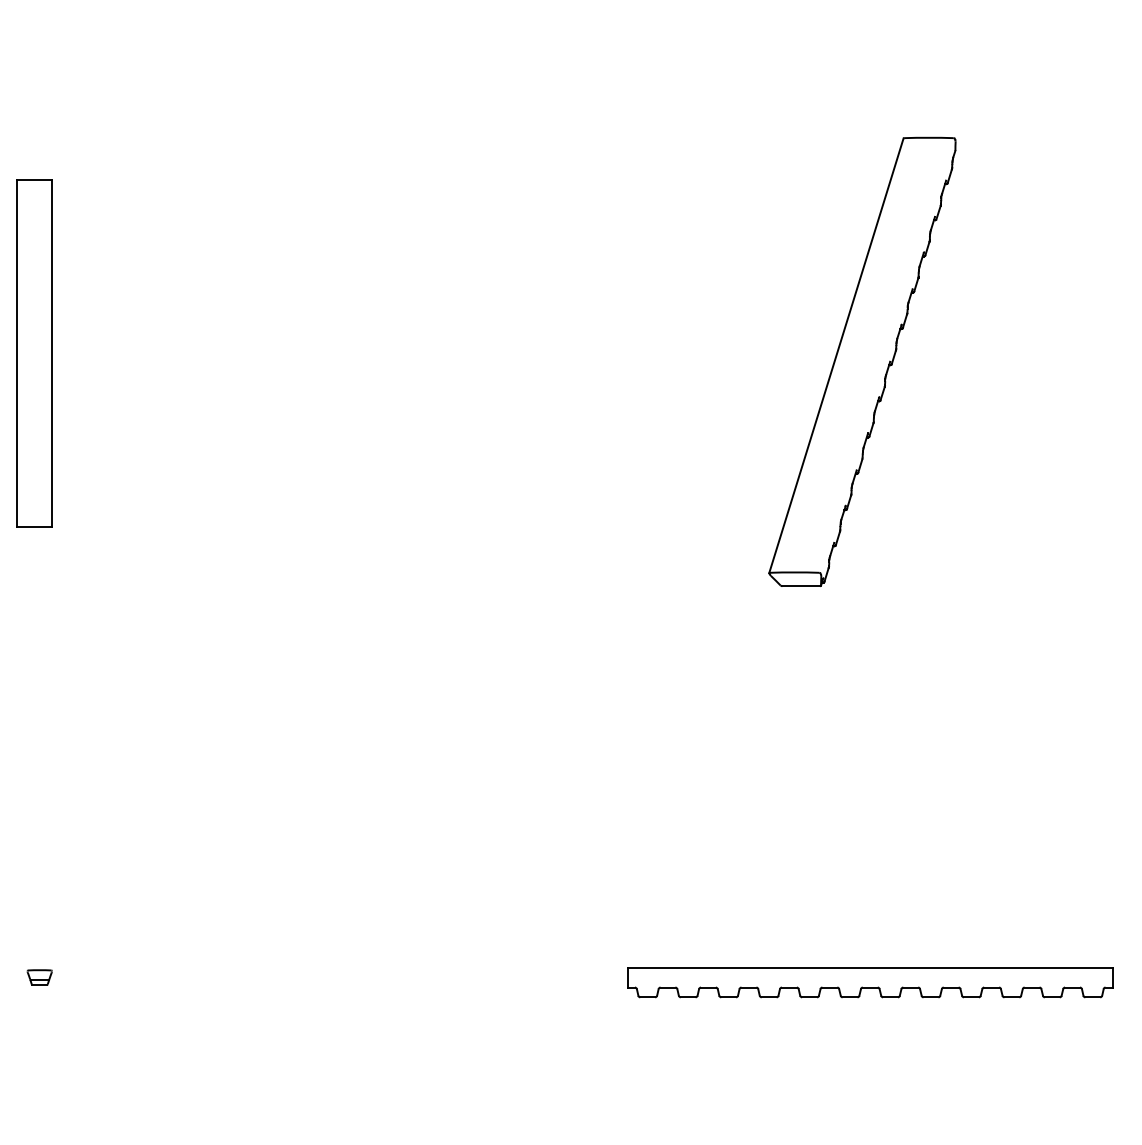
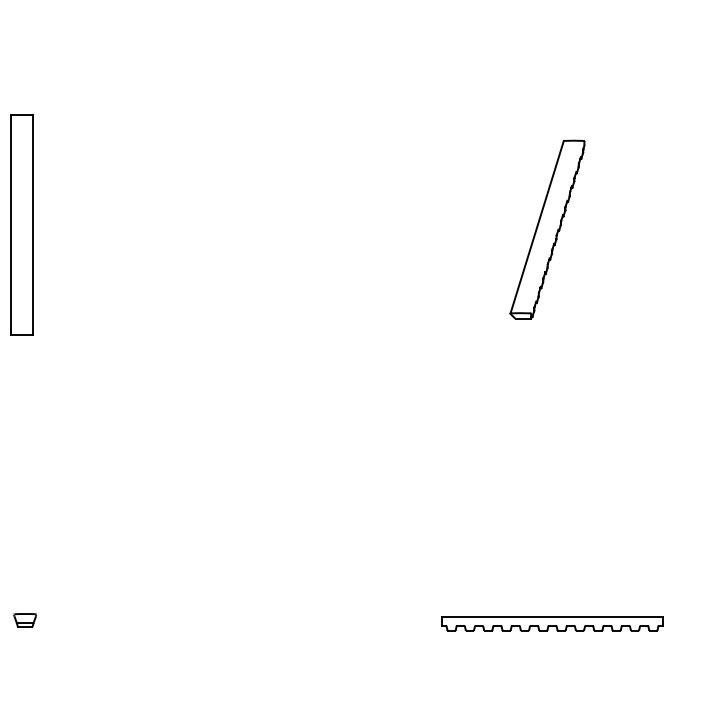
part: (862, 361) -> (547, 229), size x0.62
part: (40, 977) -> (25, 620), size x1.43
part: (870, 982) -> (552, 623), size x0.71

